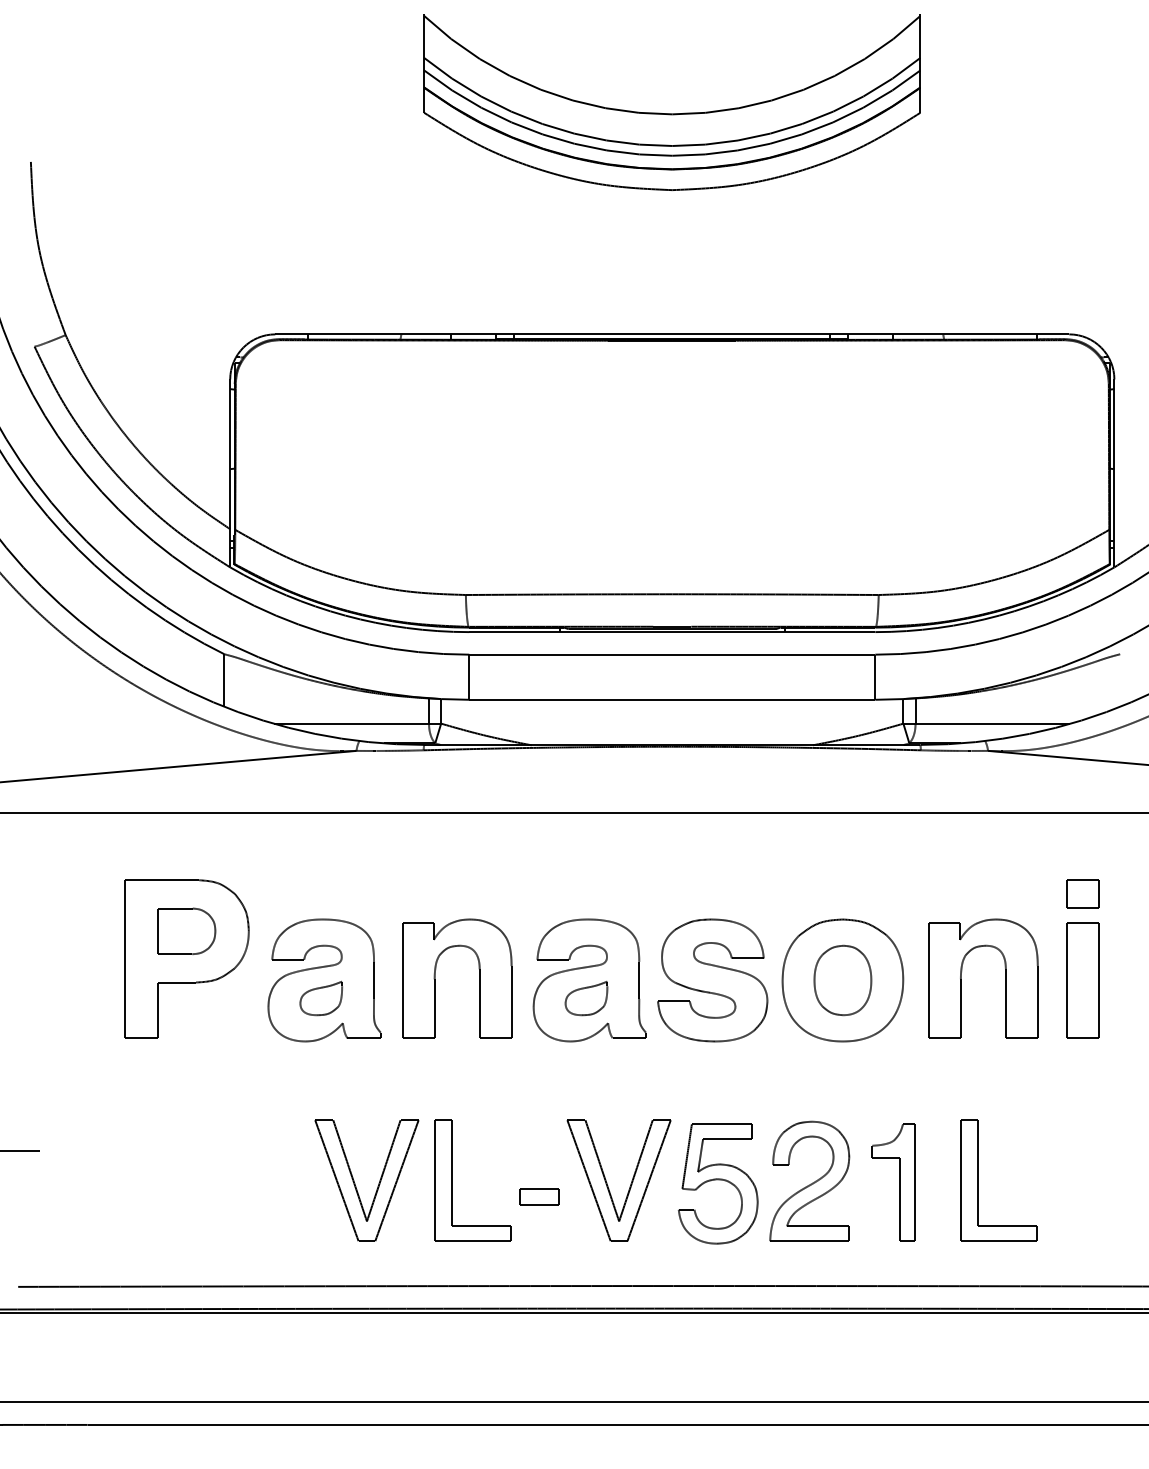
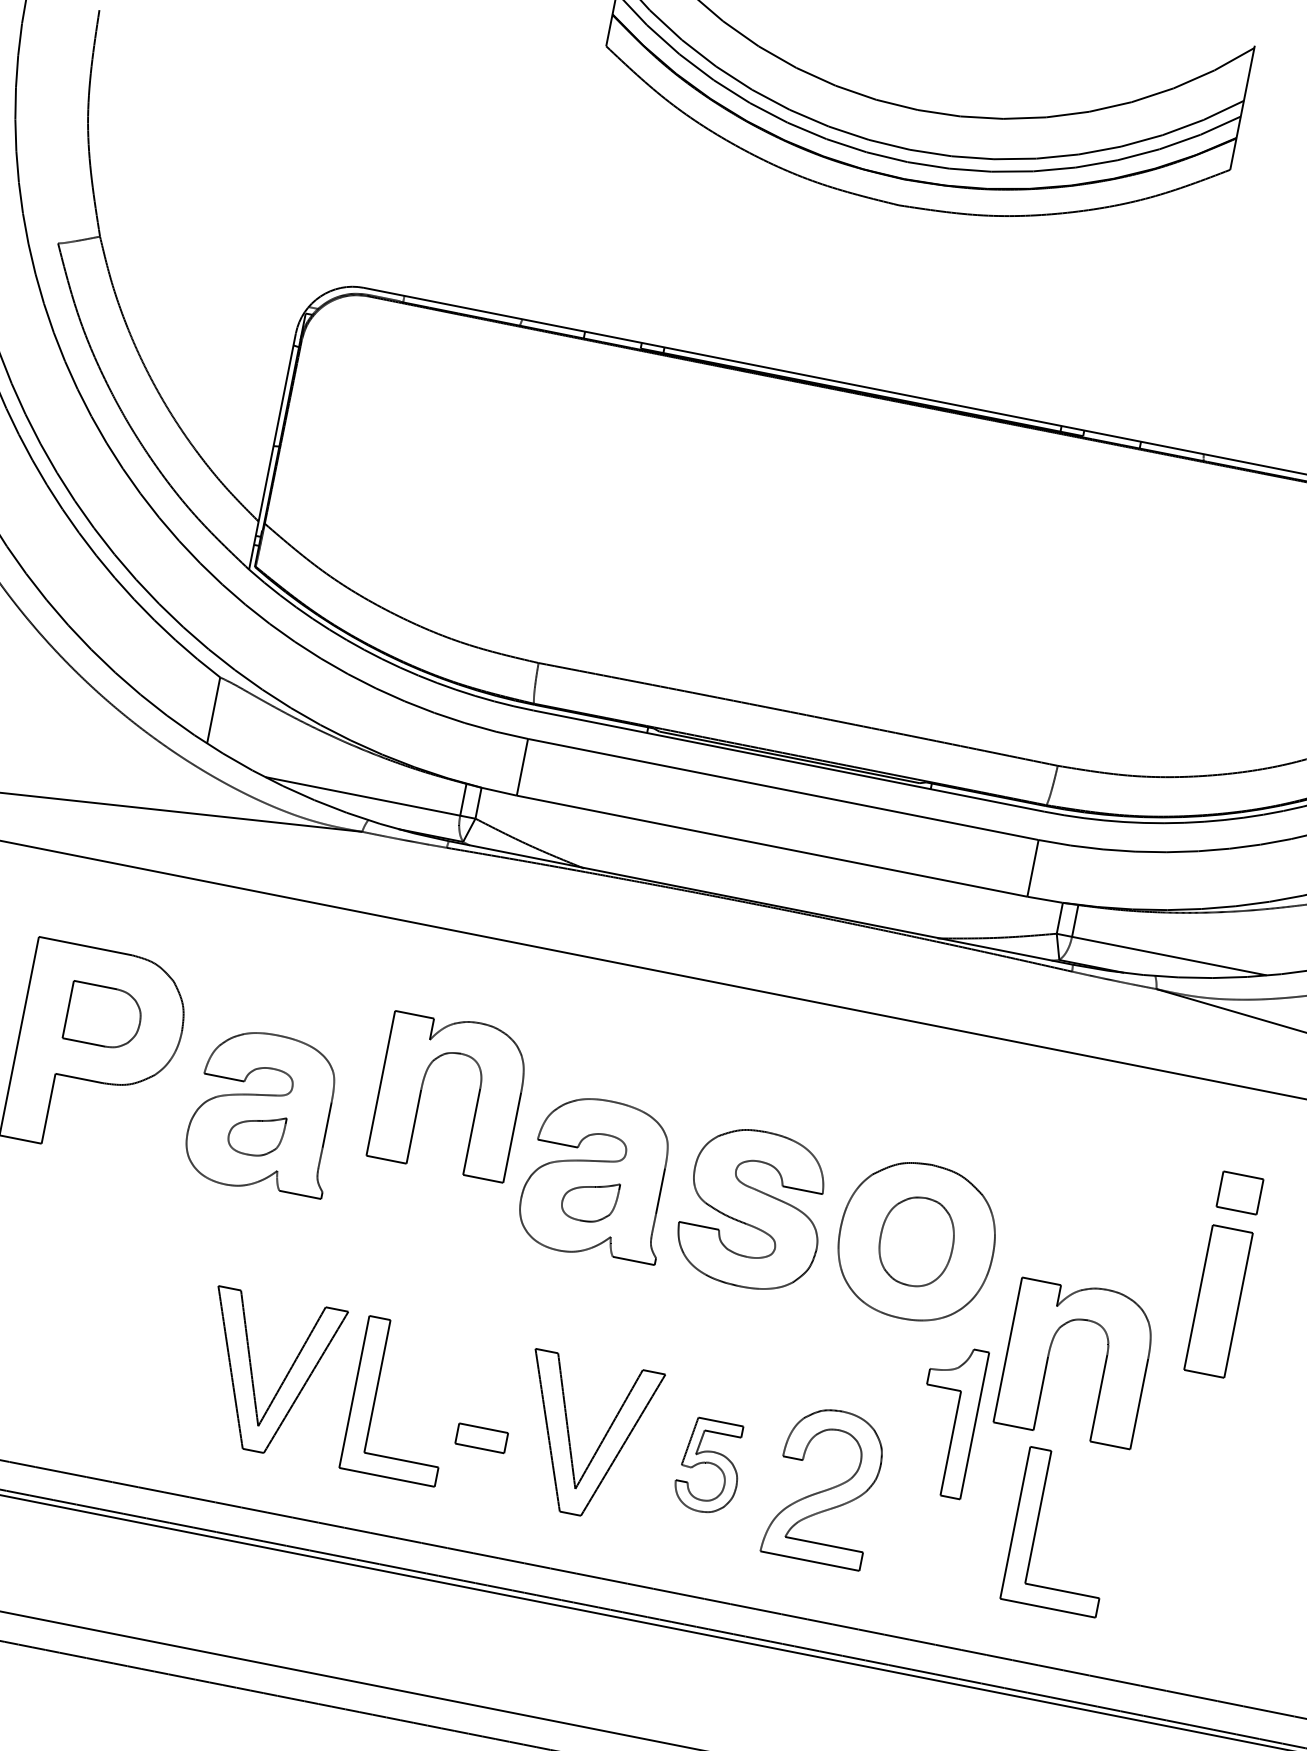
part: (435, 978) -> (422, 1088), moved
part: (961, 978) -> (1049, 1355), moved
part: (893, 1182) -> (947, 1420), moved
part: (718, 1183) -> (709, 1465), size x0.6

